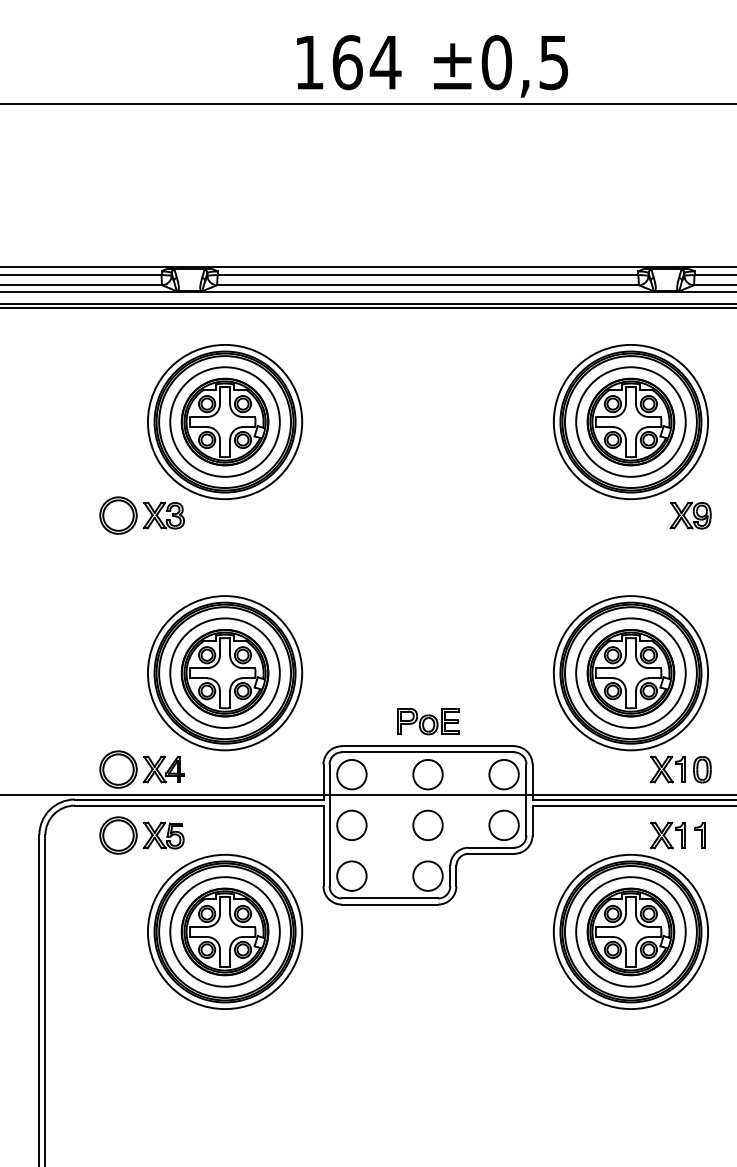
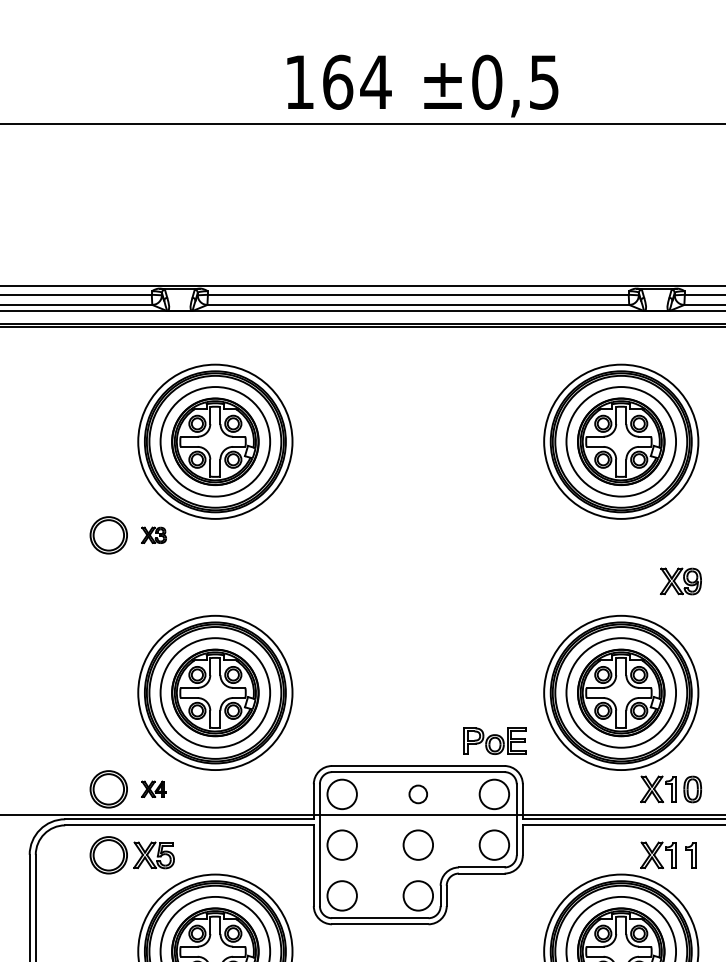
part: (163, 515) -> (153, 535), size x0.6
part: (690, 515) -> (680, 581), moved
part: (428, 721) -> (494, 741), moved
part: (163, 769) -> (153, 789), size x0.6
circle: (427, 774) -> (417, 794), size x0.6

